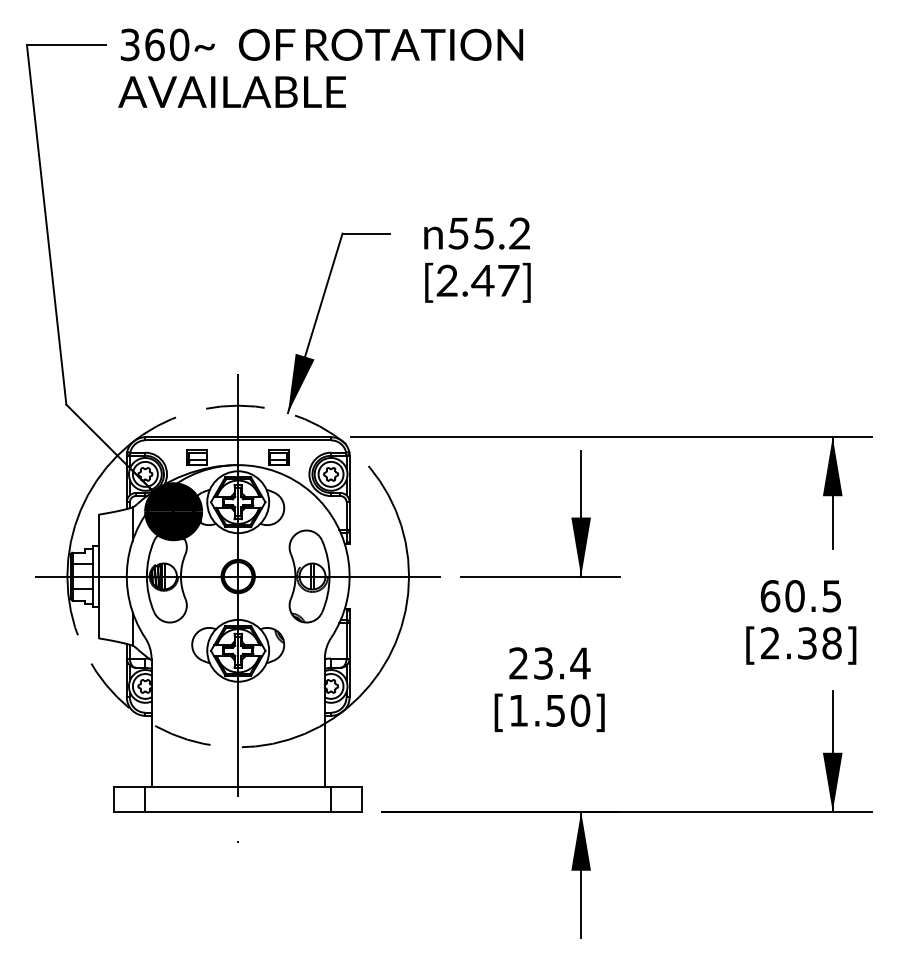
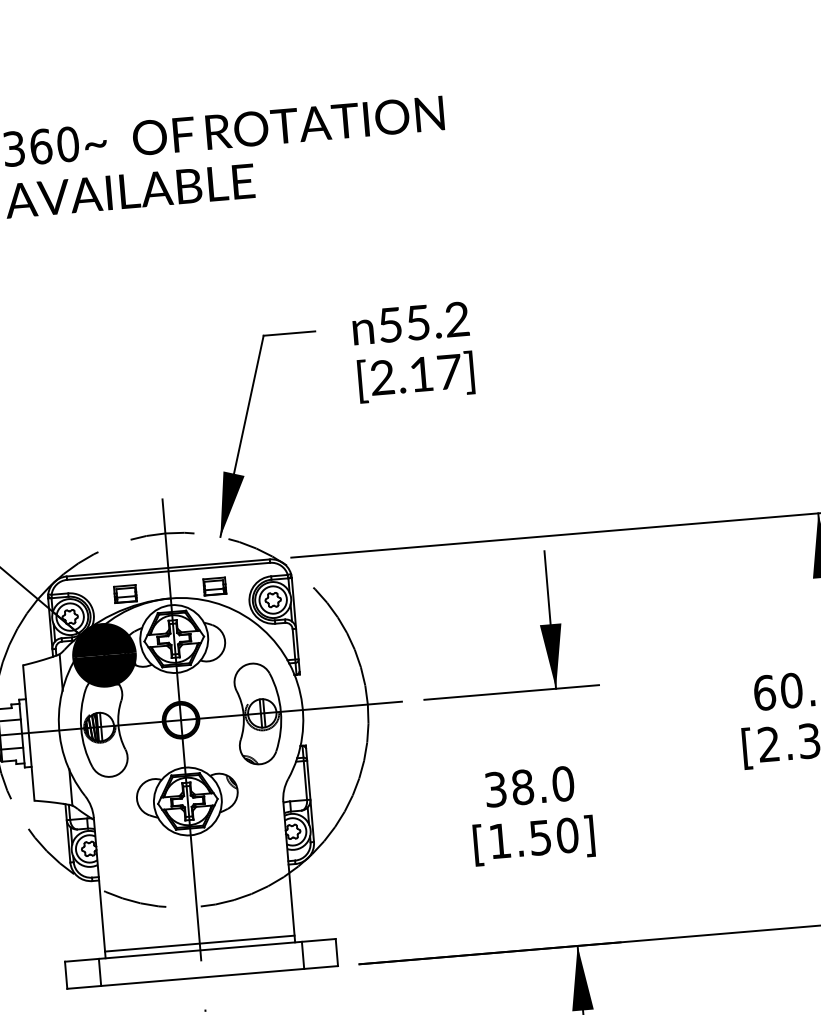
text: (482, 280) -> (420, 374), [2.47] -> [2.17]
text: (549, 663) -> (529, 786), 23.4 -> 38.0
line: (237, 780) -> (199, 943), added

